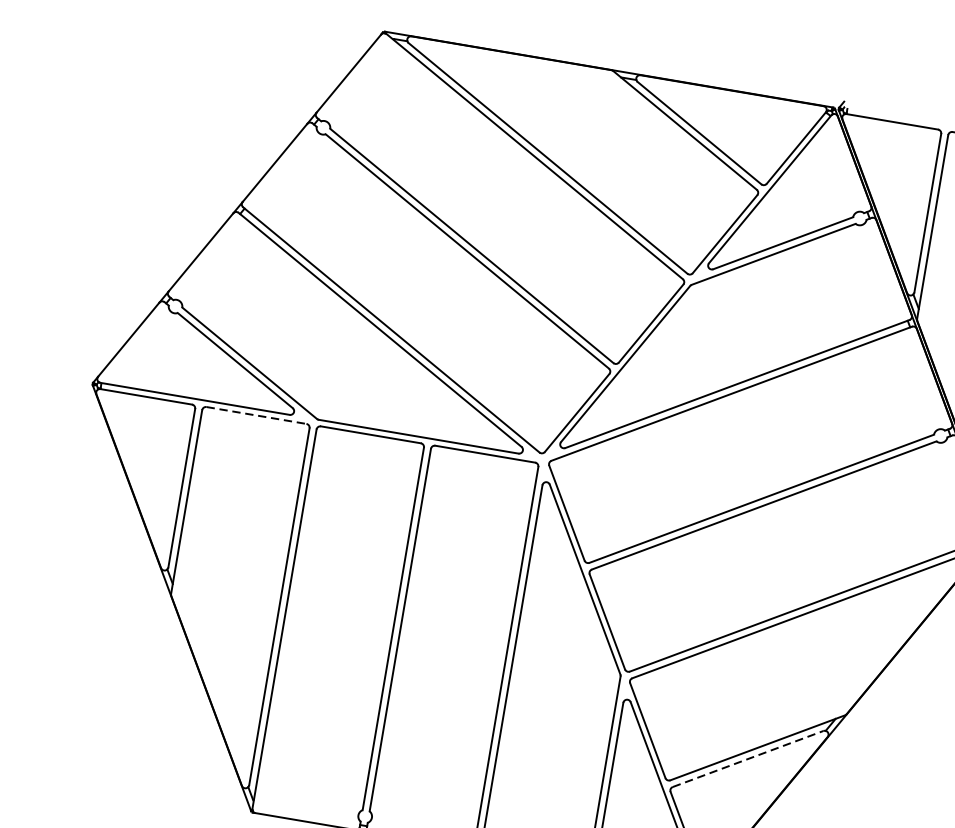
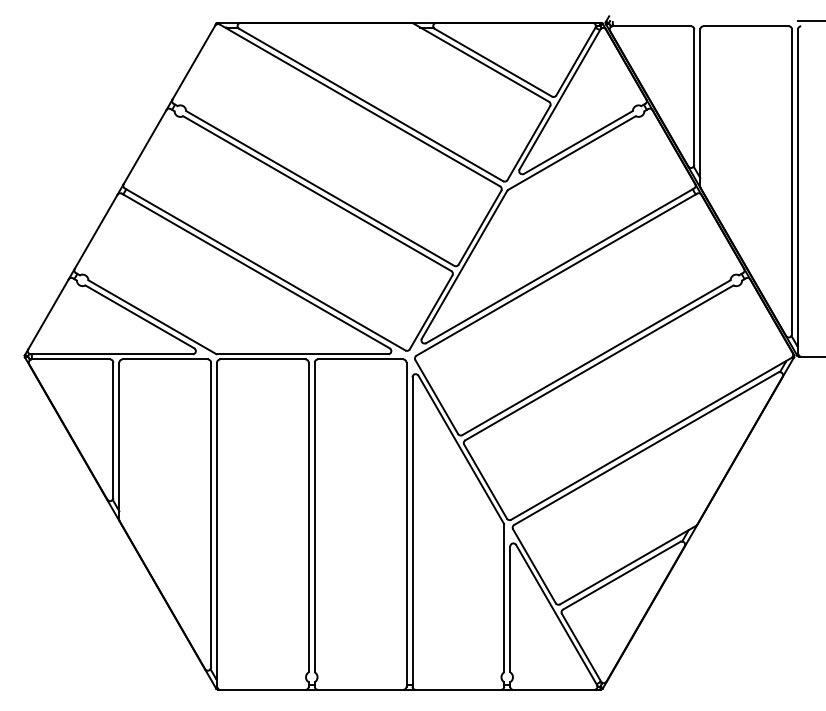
line: (256, 415) -> (165, 359), dashed -> solid
line: (747, 758) -> (621, 575), dashed -> solid

